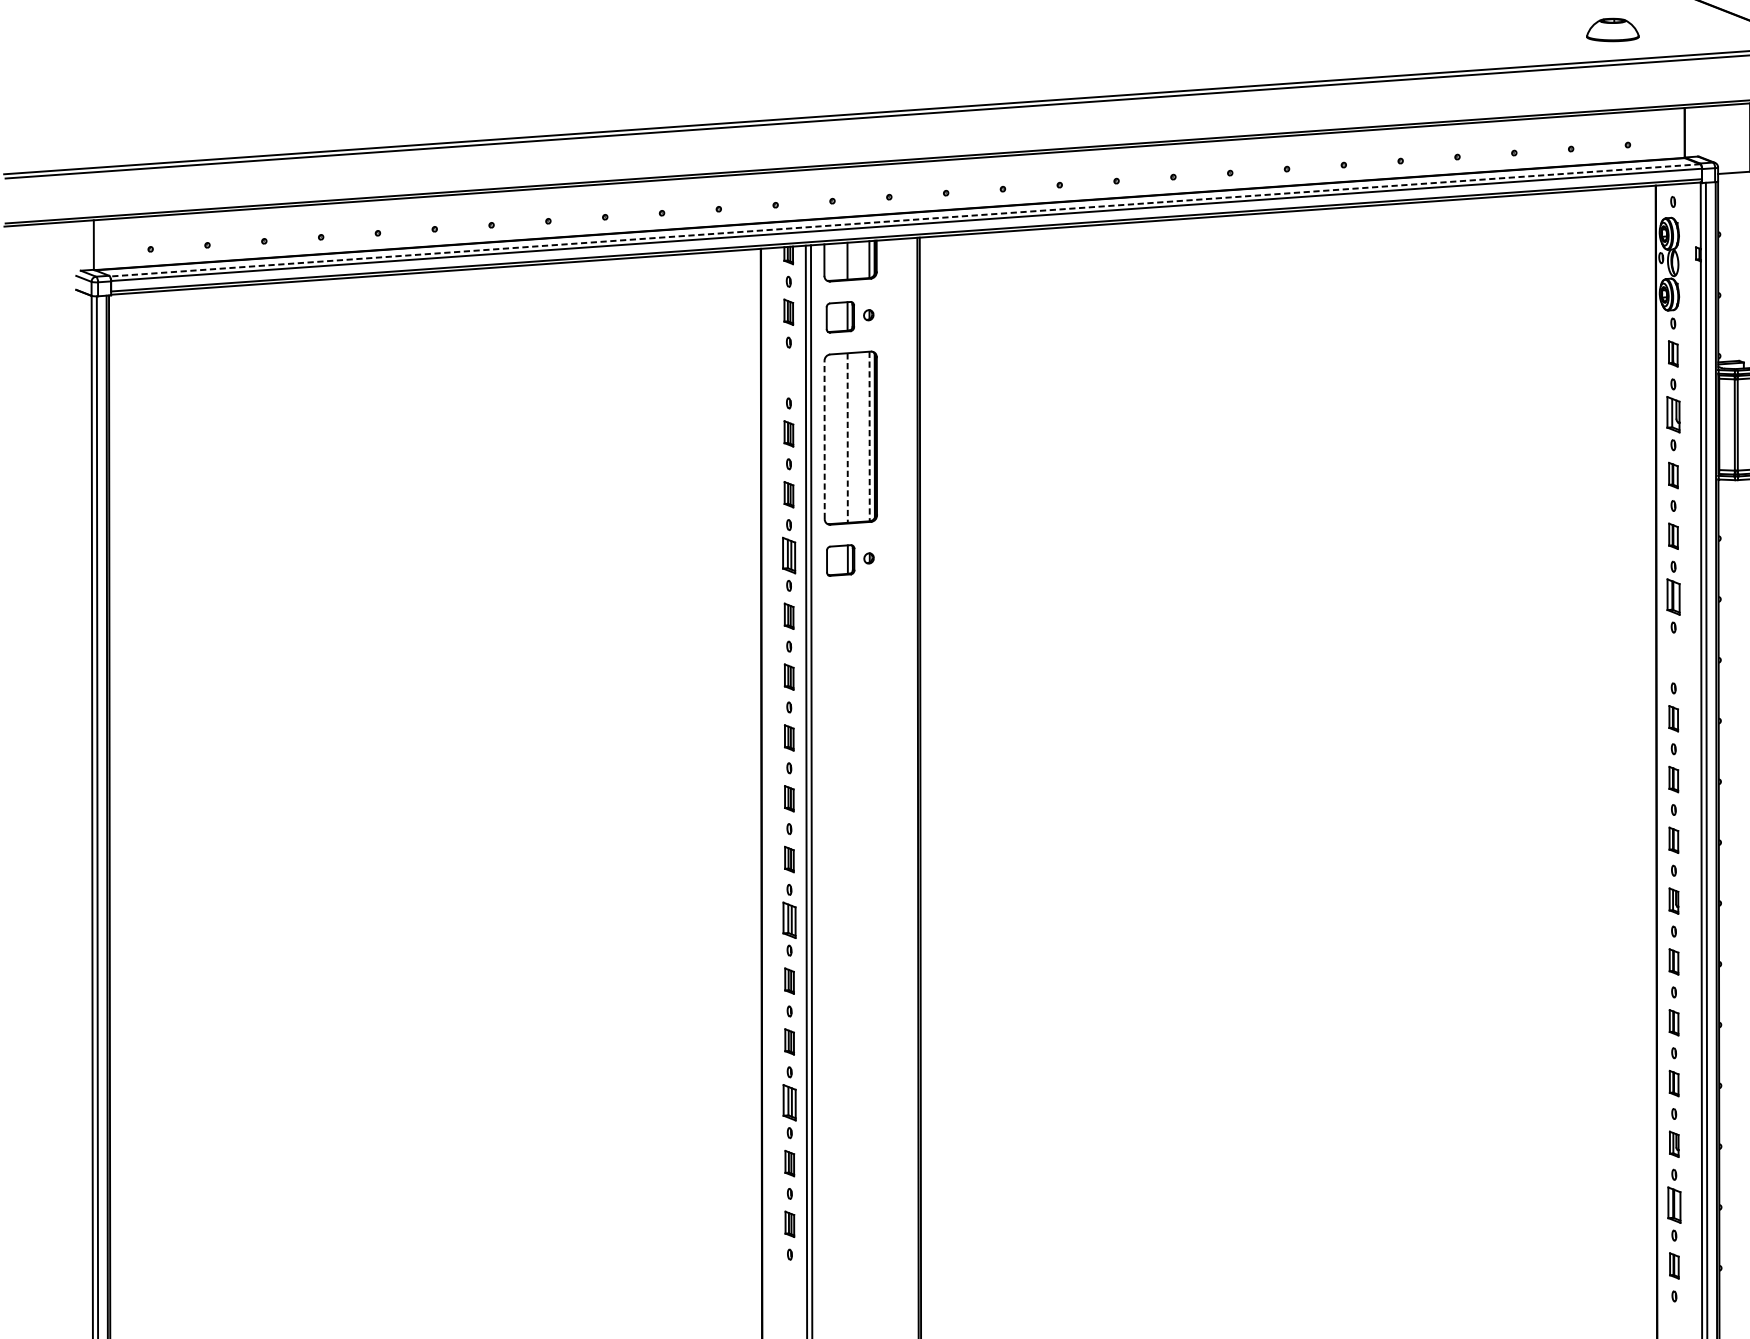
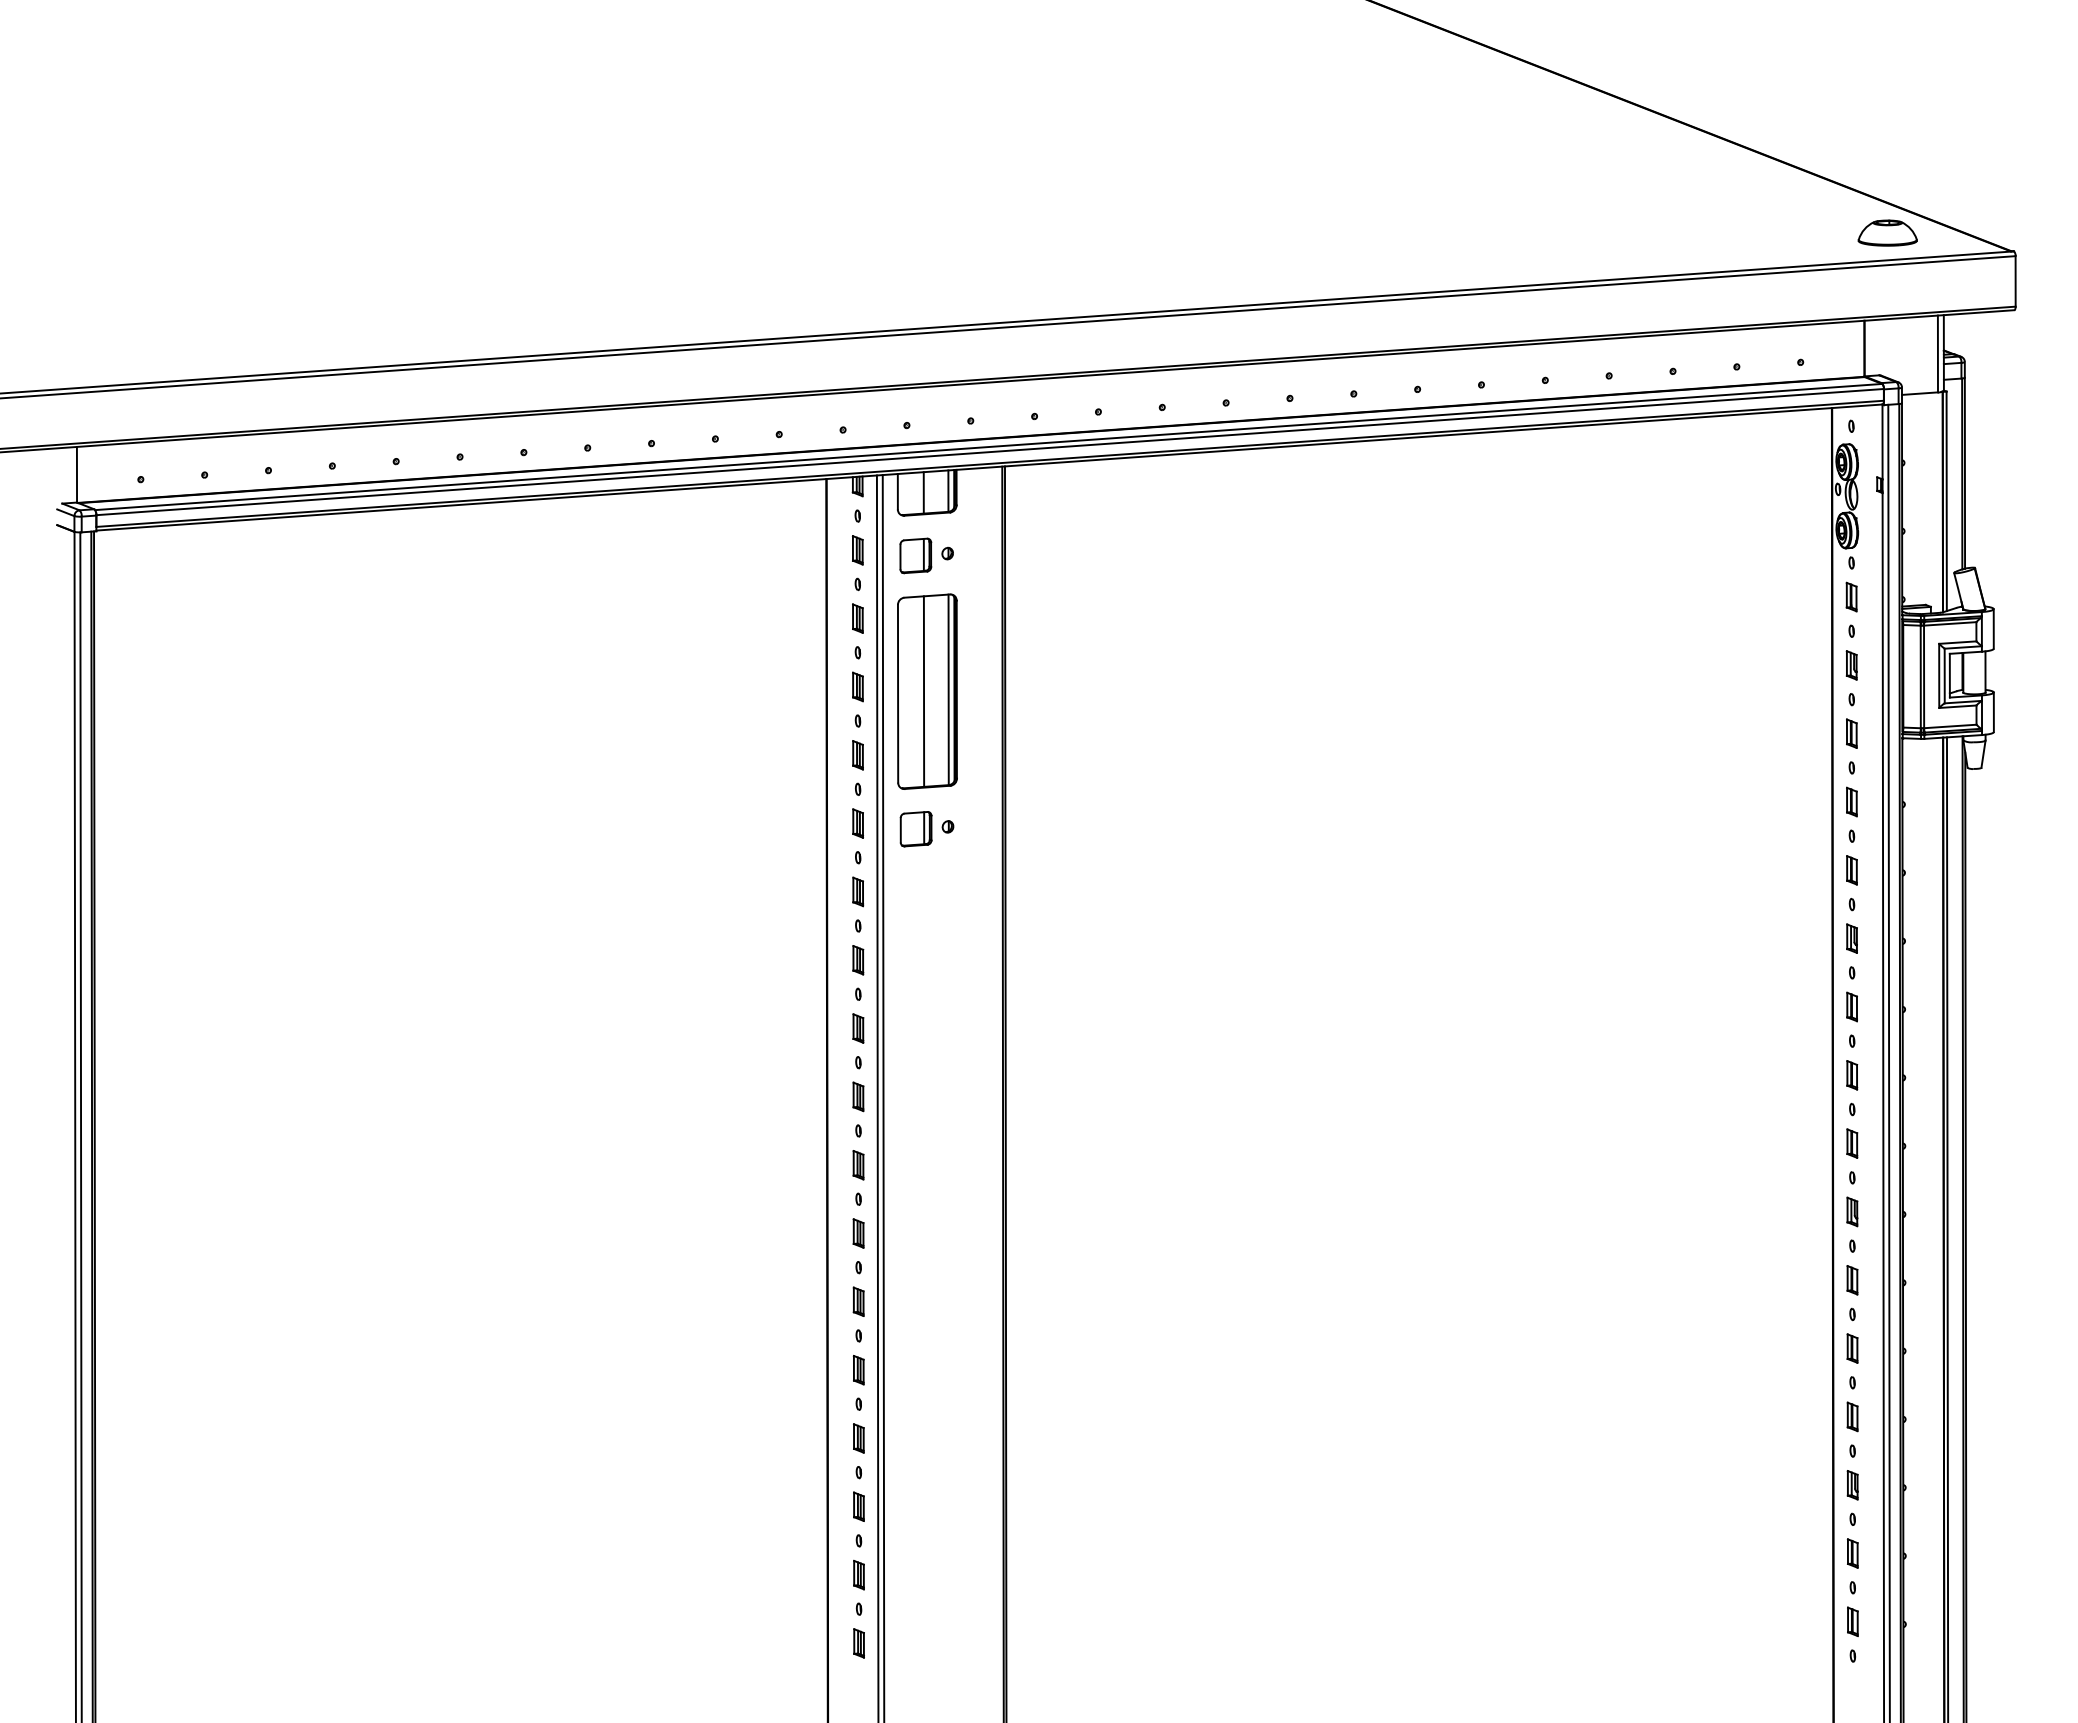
part: (1612, 29) -> (1887, 232), moved
line: (905, 220) -> (988, 447), dashed -> solid
part: (788, 372) -> (857, 618), added
part: (1673, 414) -> (1851, 665), size x0.71
line: (869, 437) -> (948, 690), dashed -> solid
line: (848, 438) -> (924, 692), dashed -> solid
line: (824, 439) -> (898, 693), dashed -> solid
part: (788, 555) -> (857, 823), size x0.71
part: (1673, 597) -> (1851, 870), size x0.71
part: (1673, 657) -> (1851, 938), added
part: (789, 920) -> (858, 1233), size x0.71
part: (789, 1102) -> (858, 1438), size x0.71
part: (1674, 1205) -> (1852, 1553), size x0.71
part: (789, 1285) -> (858, 1643), added

